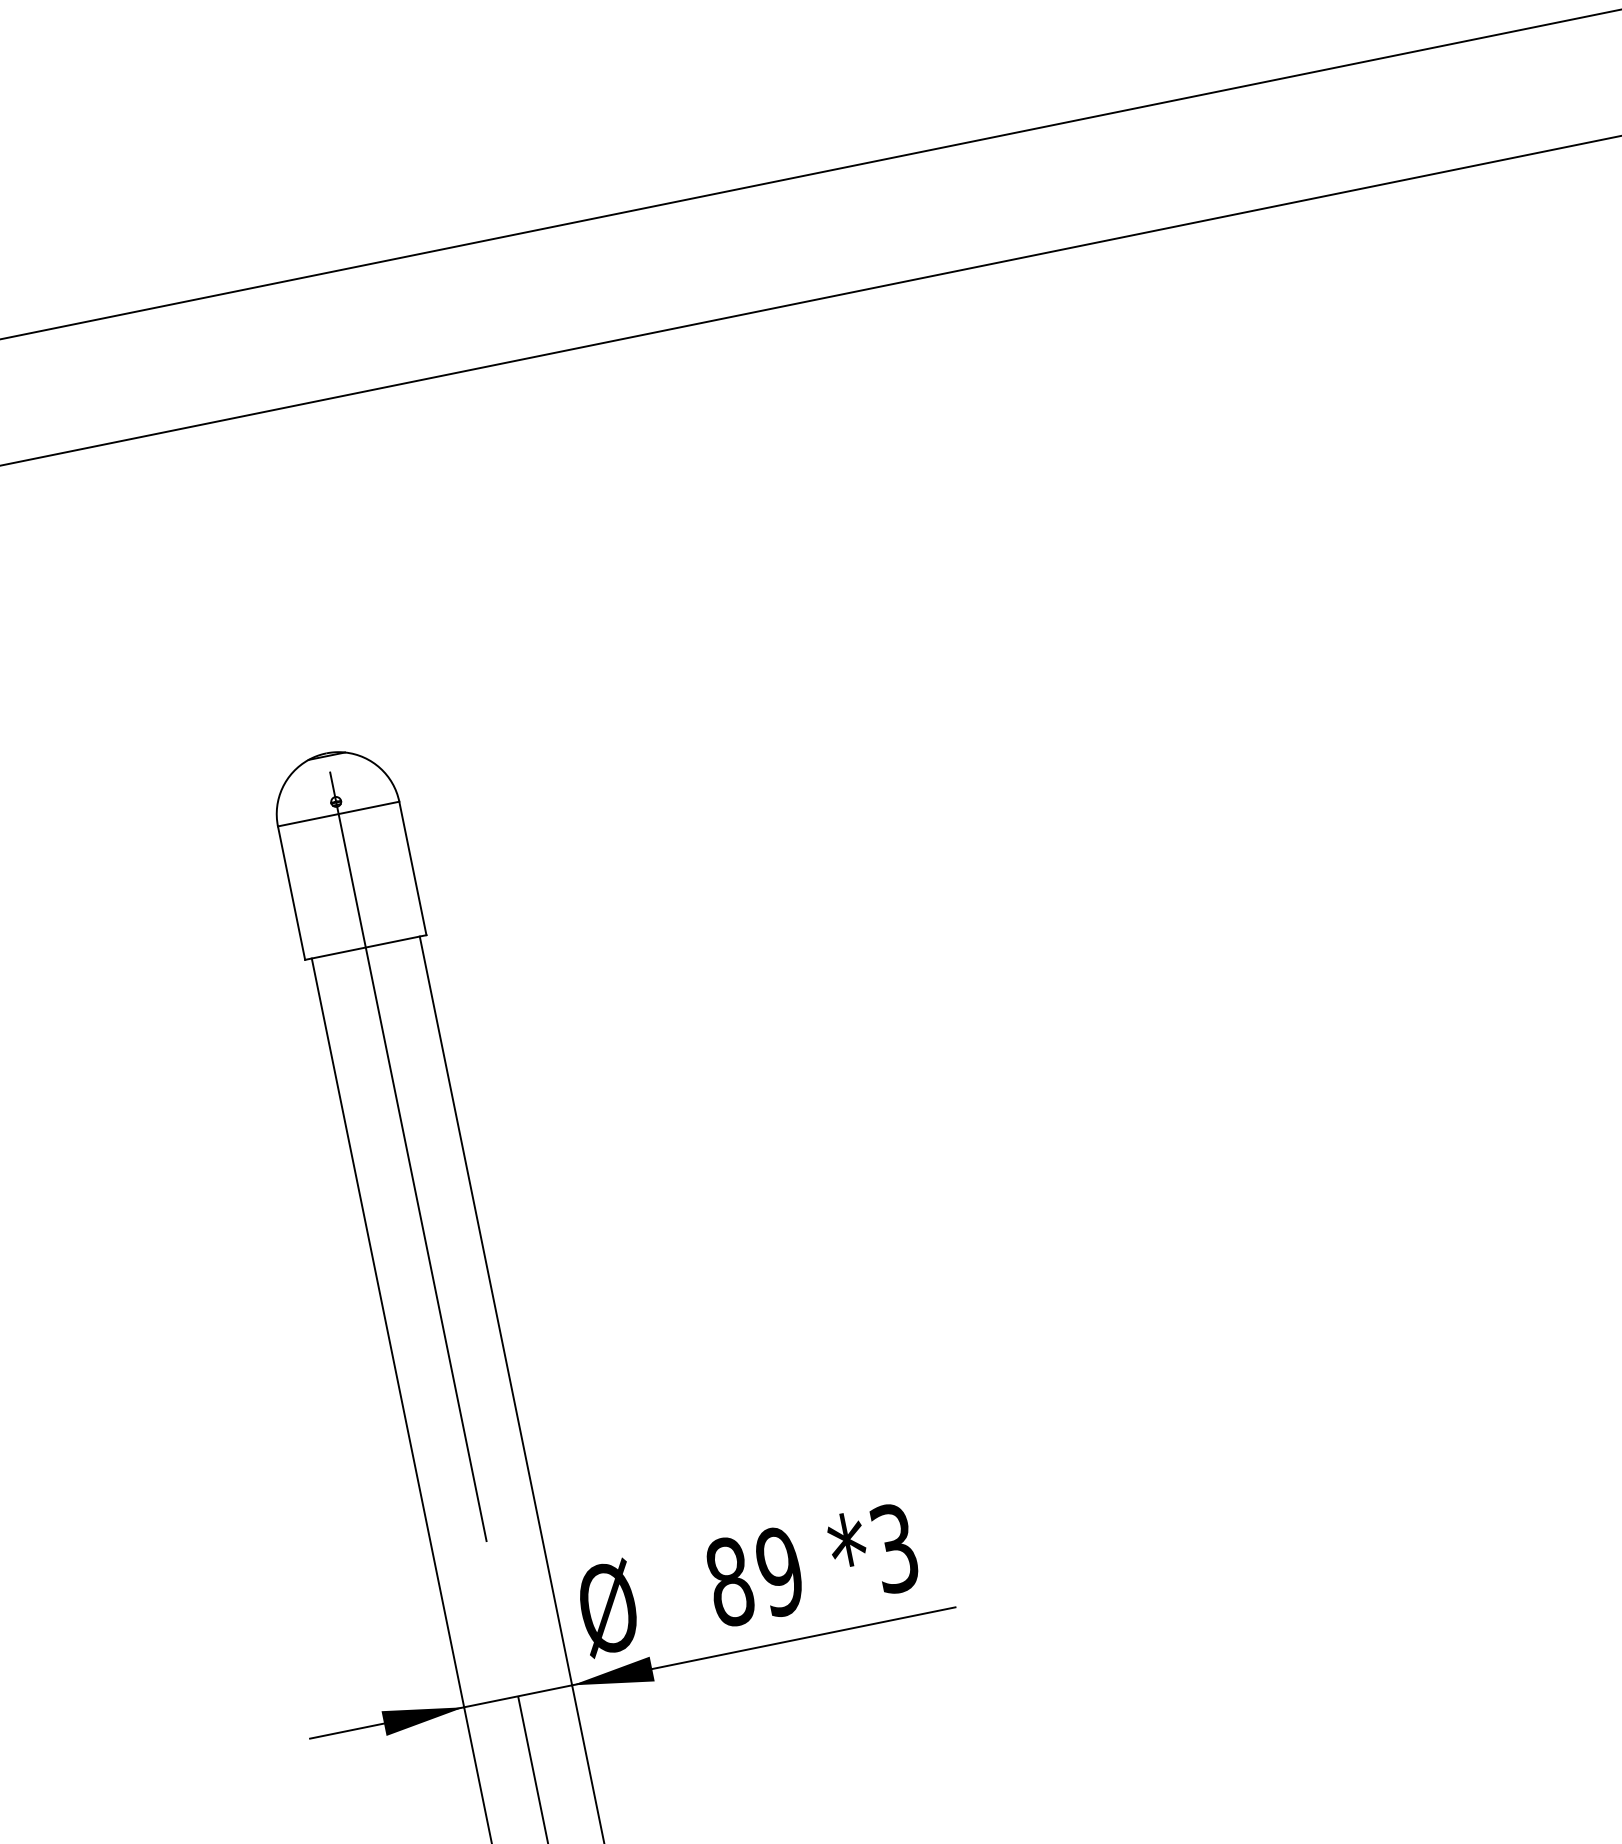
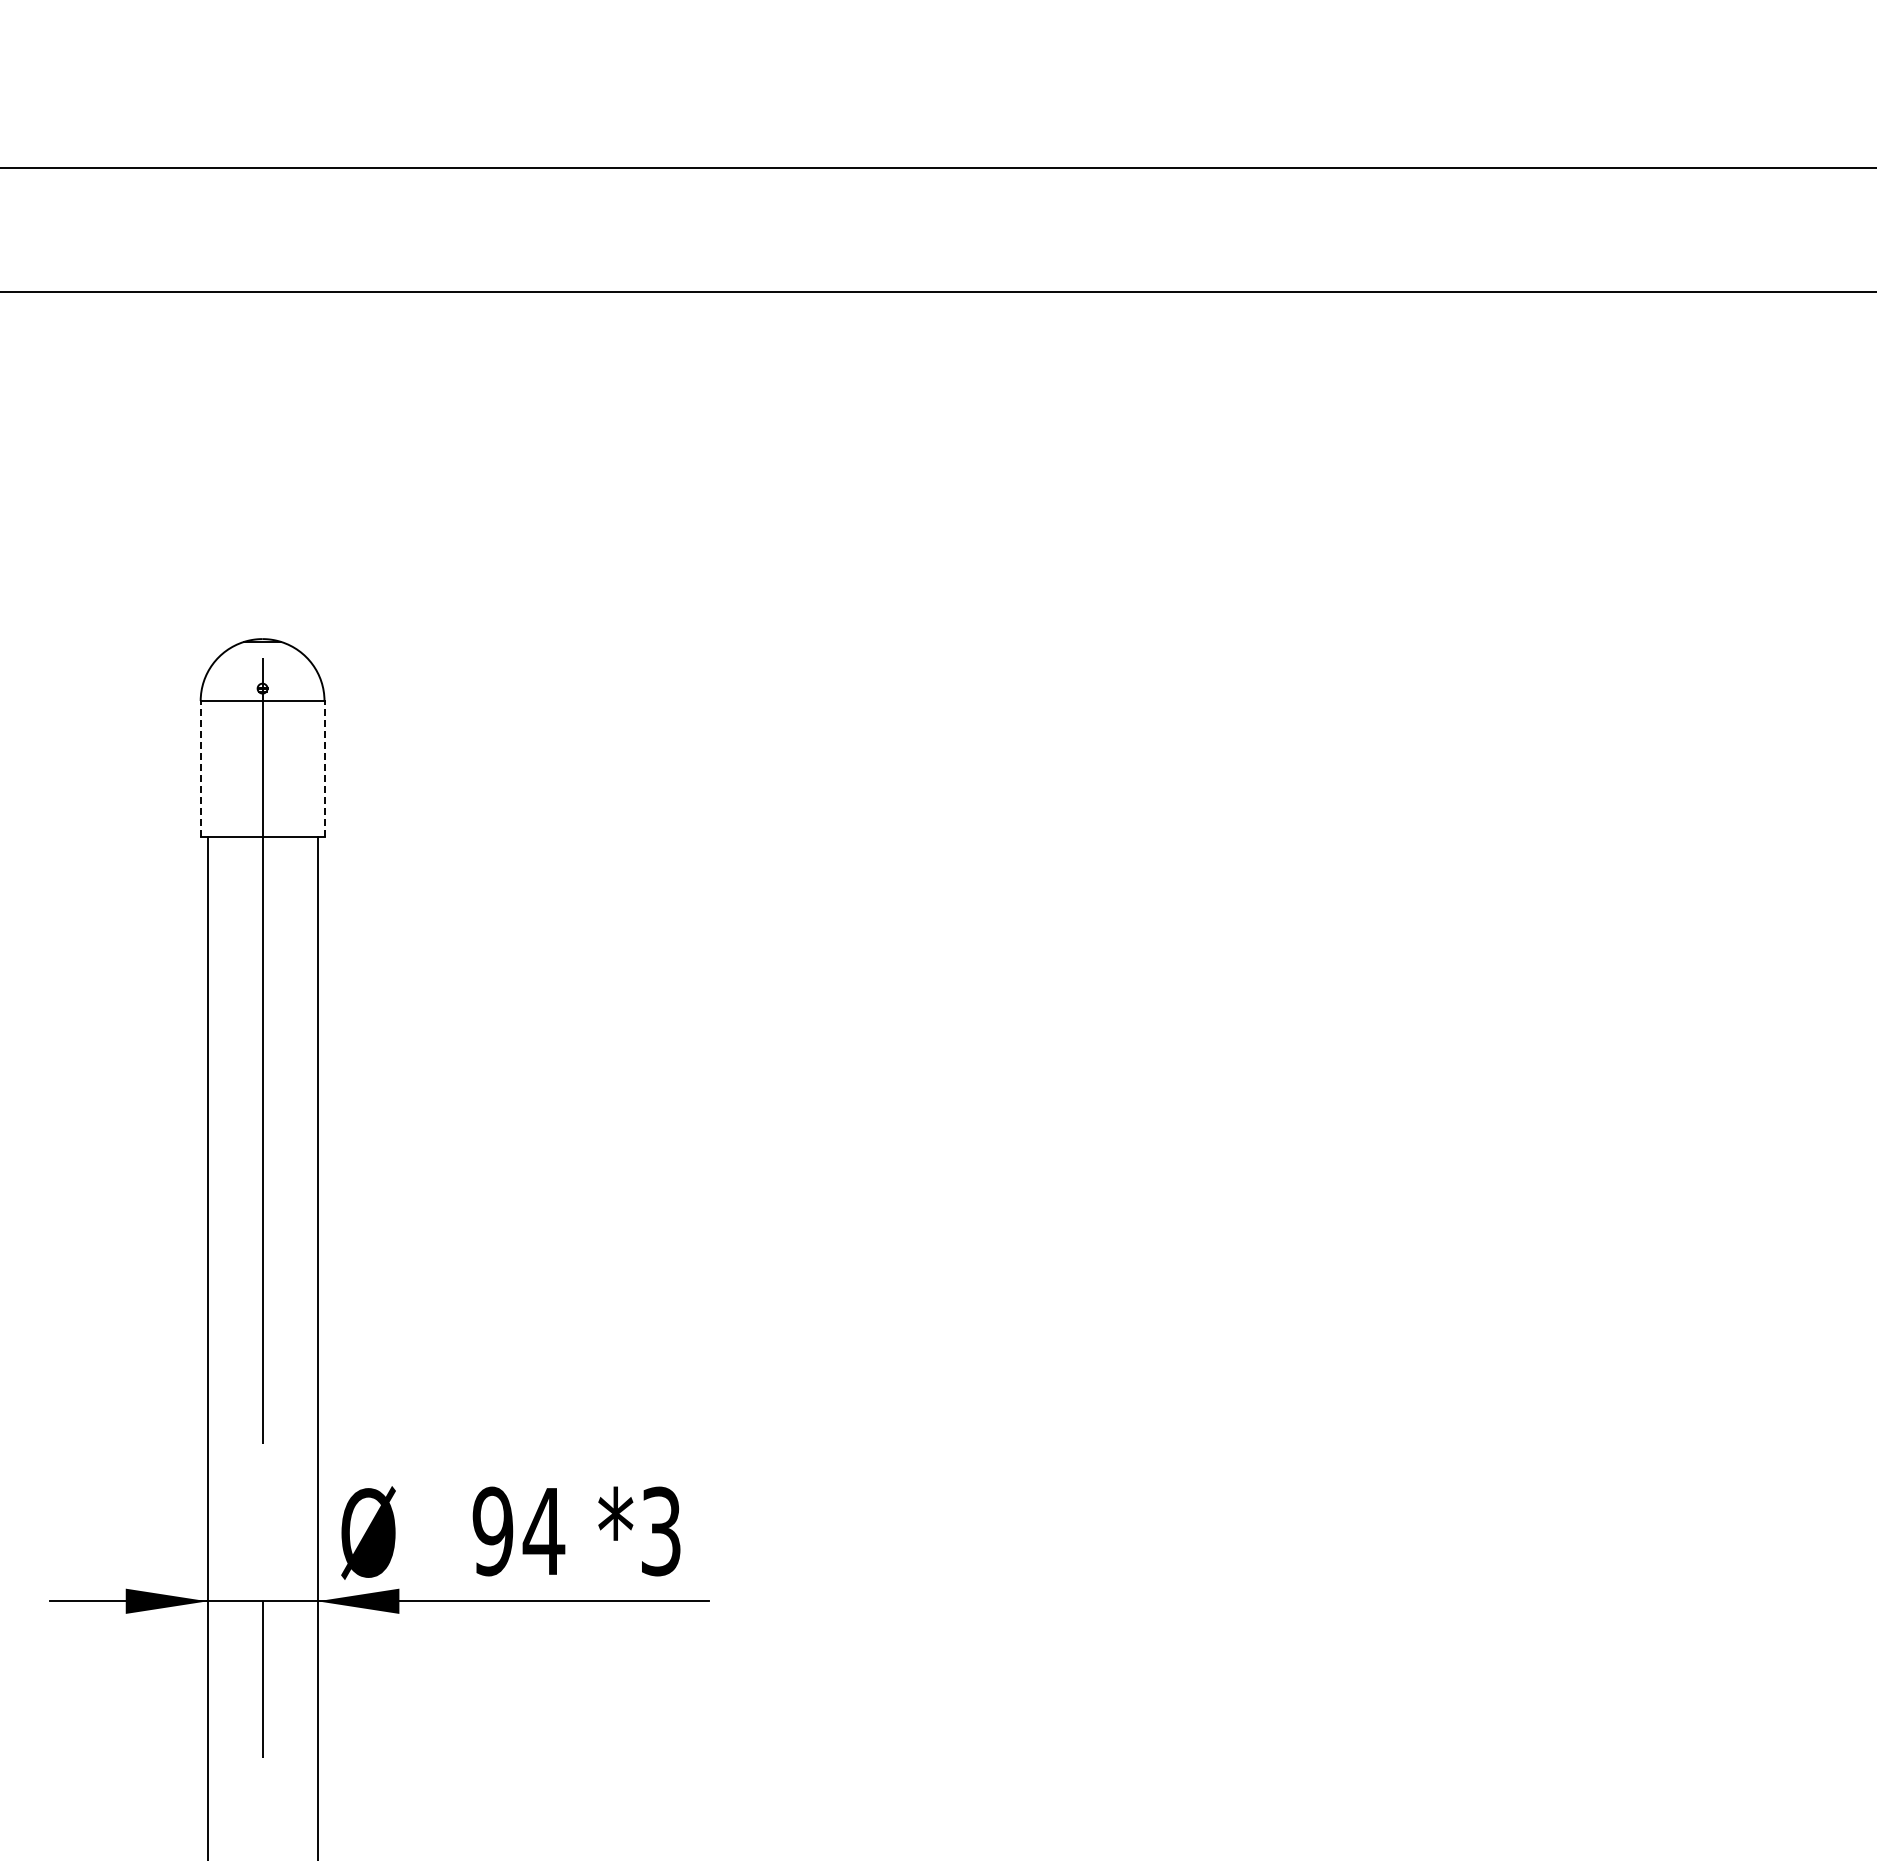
line: (412, 867) -> (324, 768), solid -> dashed
line: (291, 892) -> (200, 768), solid -> dashed
text: (754, 1576) -> (518, 1531), 89 -> 94

